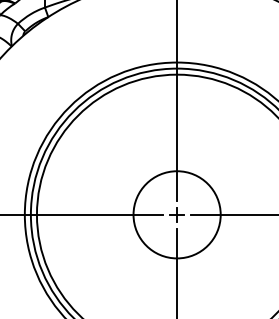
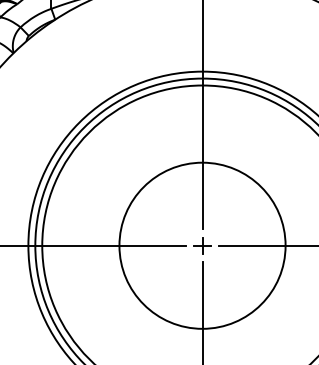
circle: (176, 214) -> (201, 245), size x1.67

